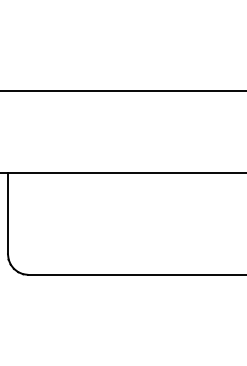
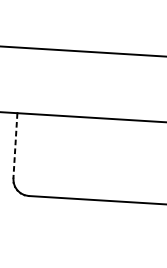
line: (7, 213) -> (15, 145), solid -> dashed

